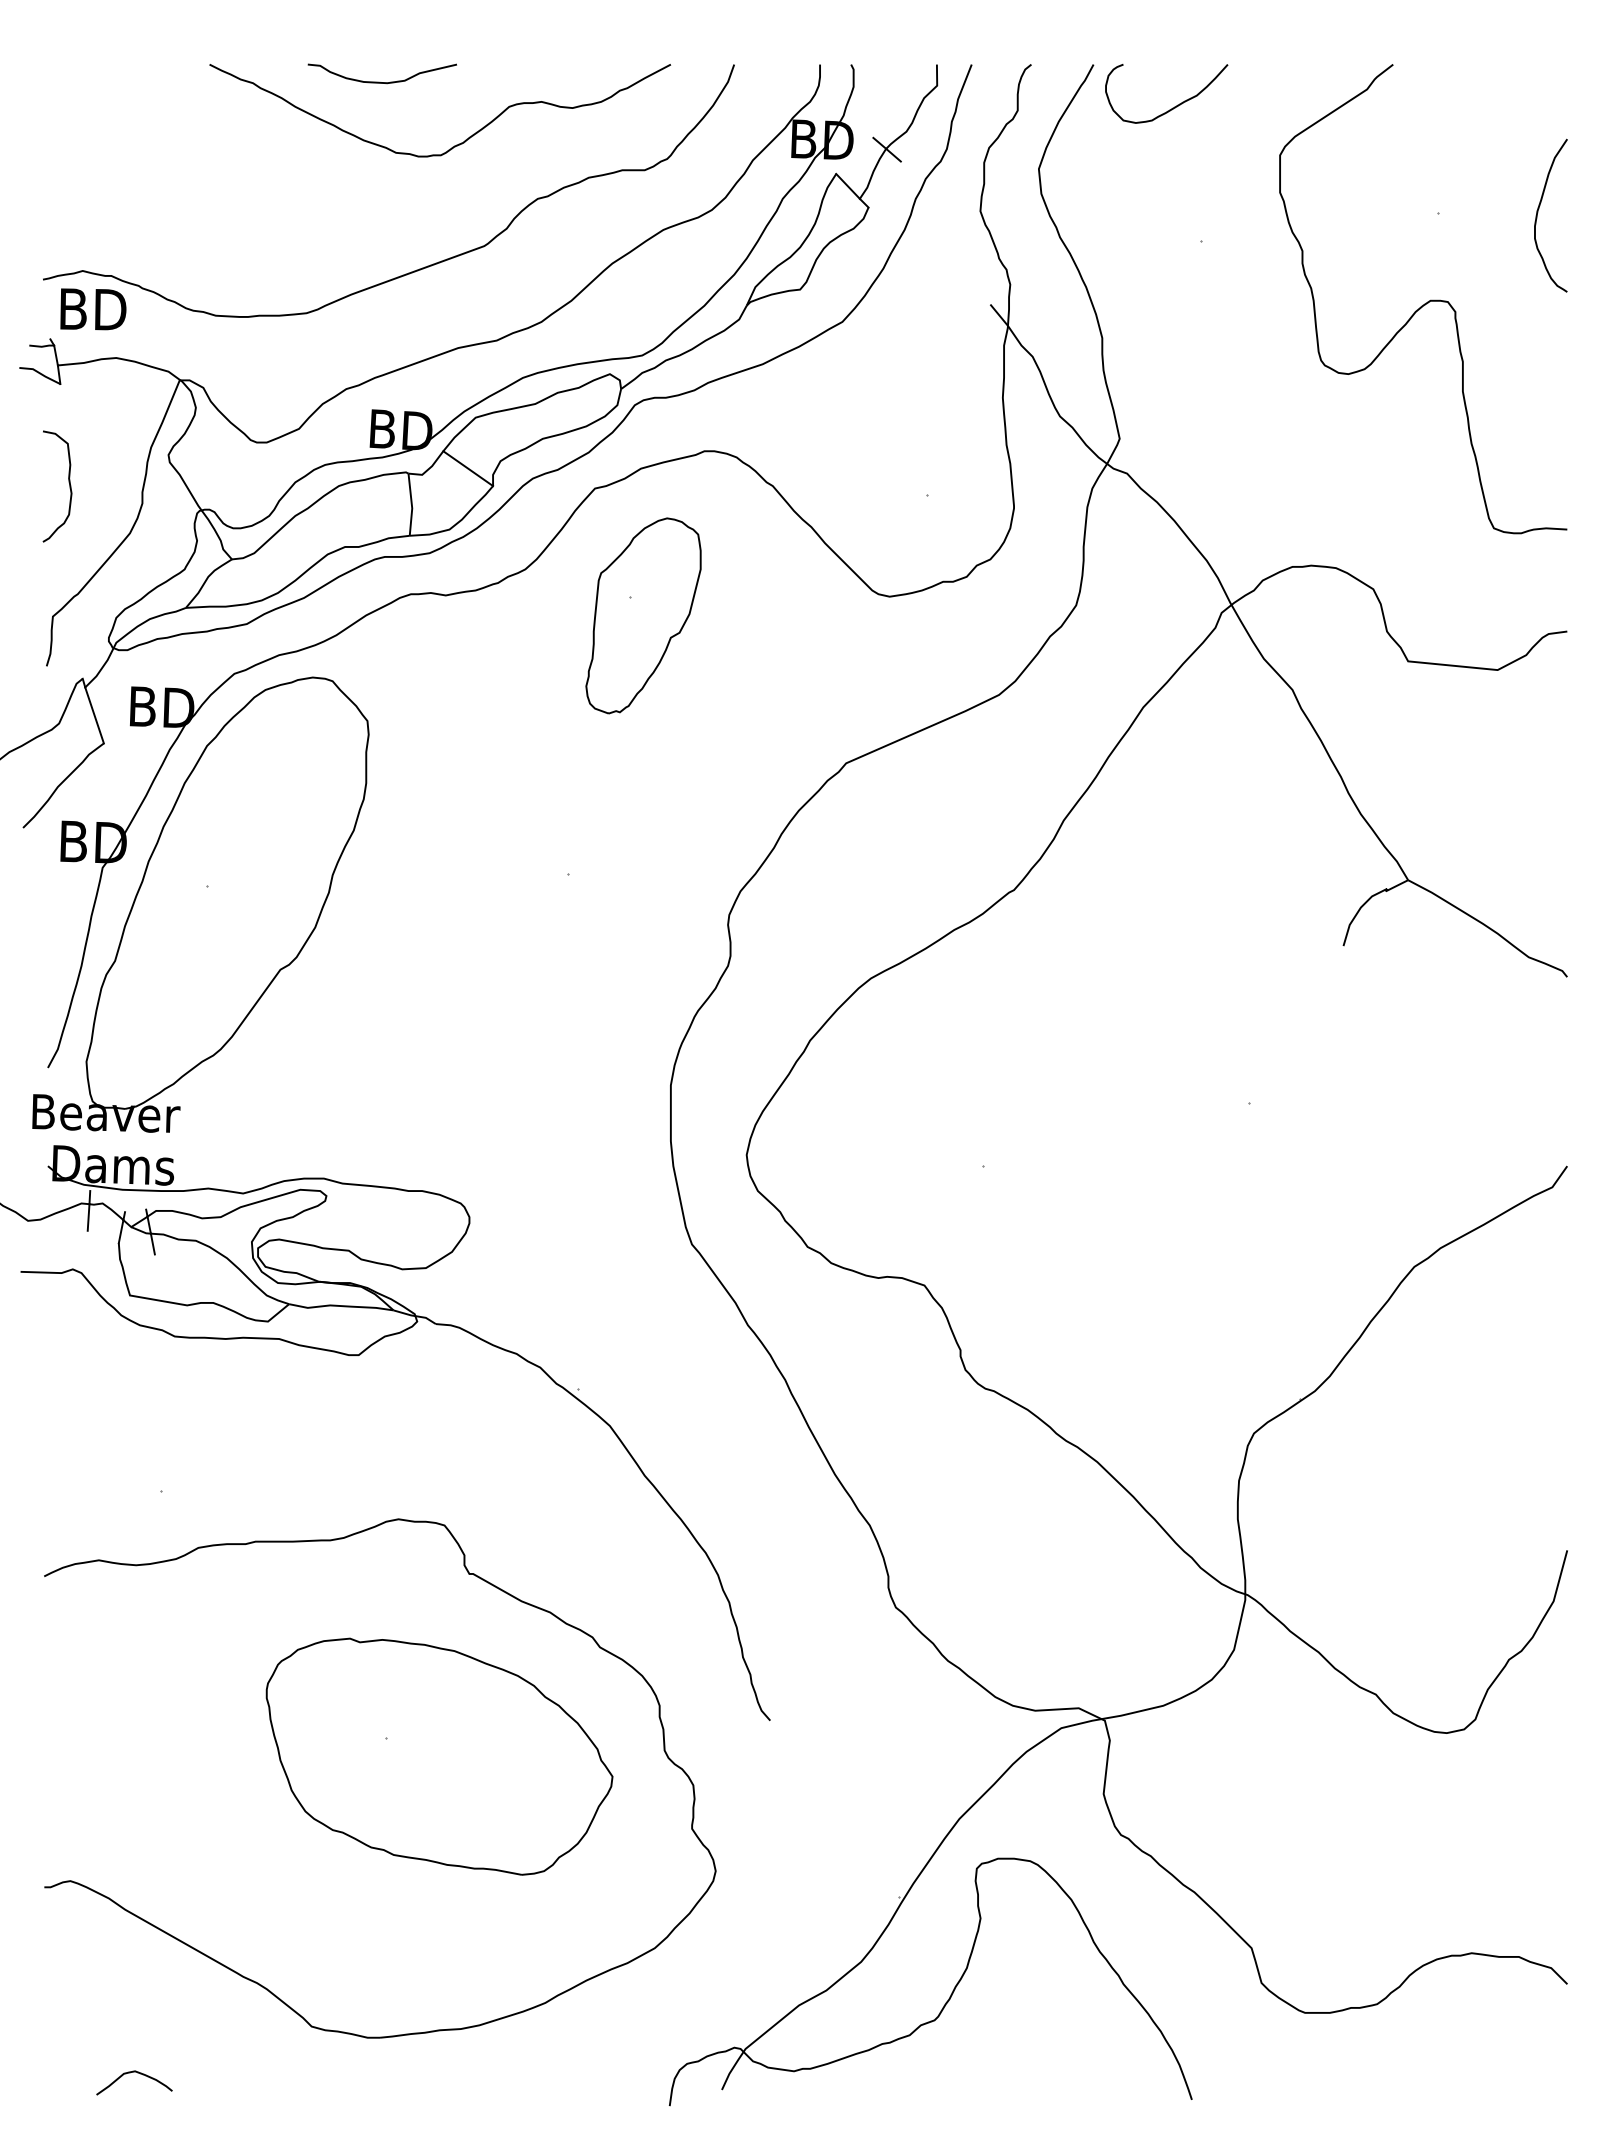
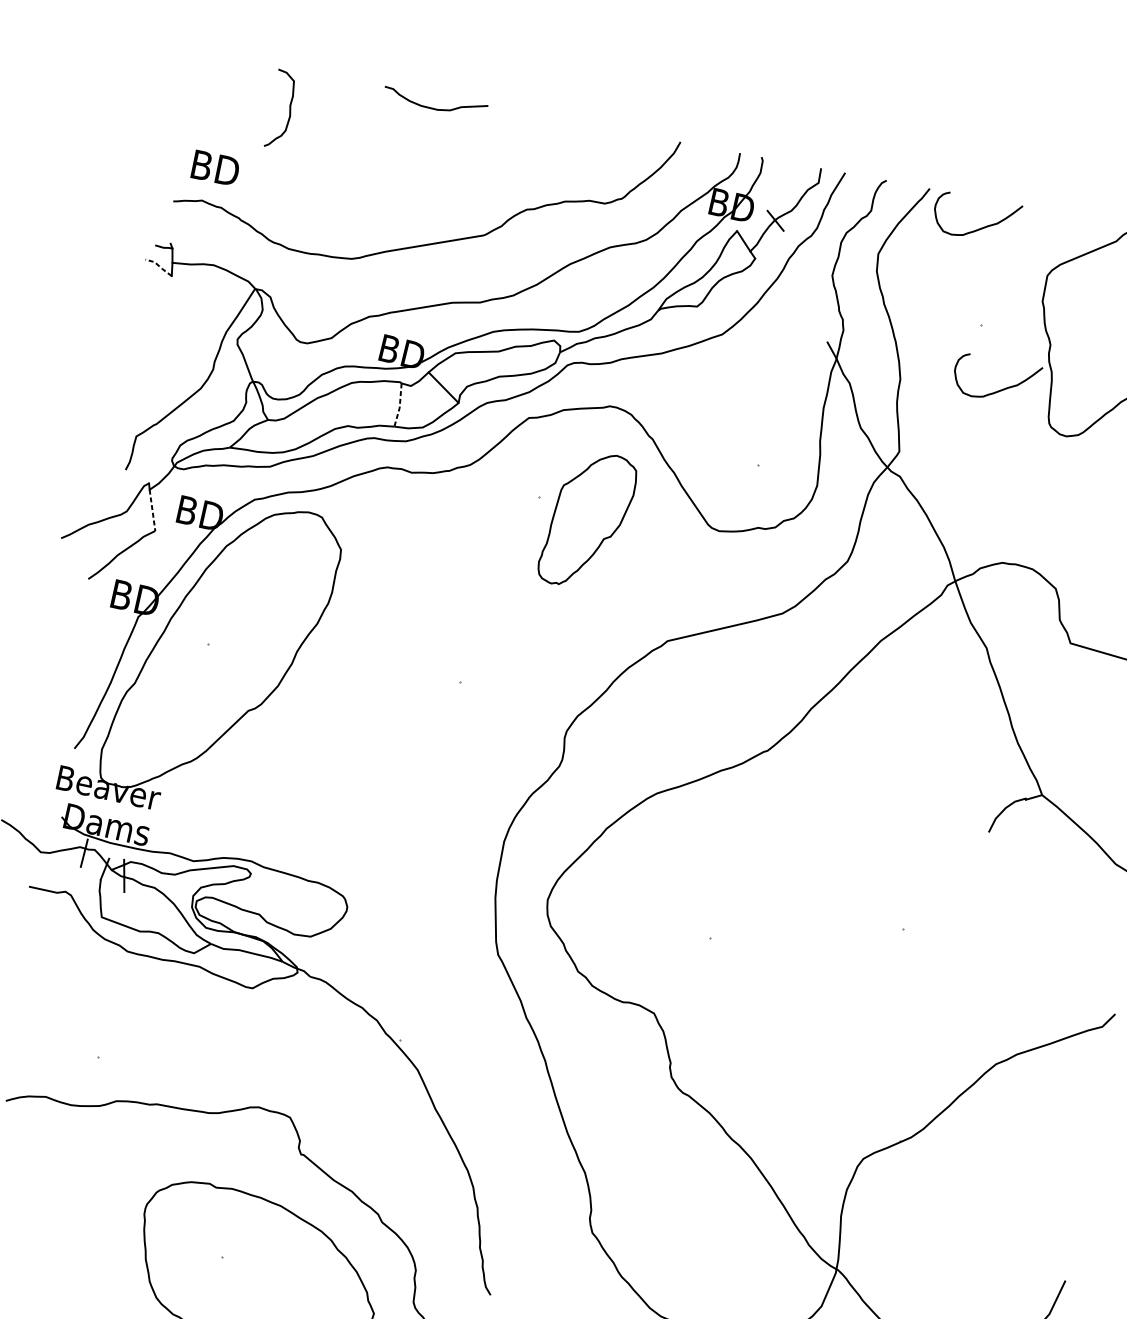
curve: (456, 144) -> (477, 161), removed
text: (93, 309) -> (215, 168), moved
curve: (1242, 327) -> (999, 390), added
line: (40, 373) -> (159, 266), solid -> dashed
curve: (68, 482) -> (289, 108), moved
line: (411, 505) -> (399, 405), solid -> dashed
part: (643, 615) -> (587, 520), moved
line: (94, 715) -> (152, 510), solid -> dashed

